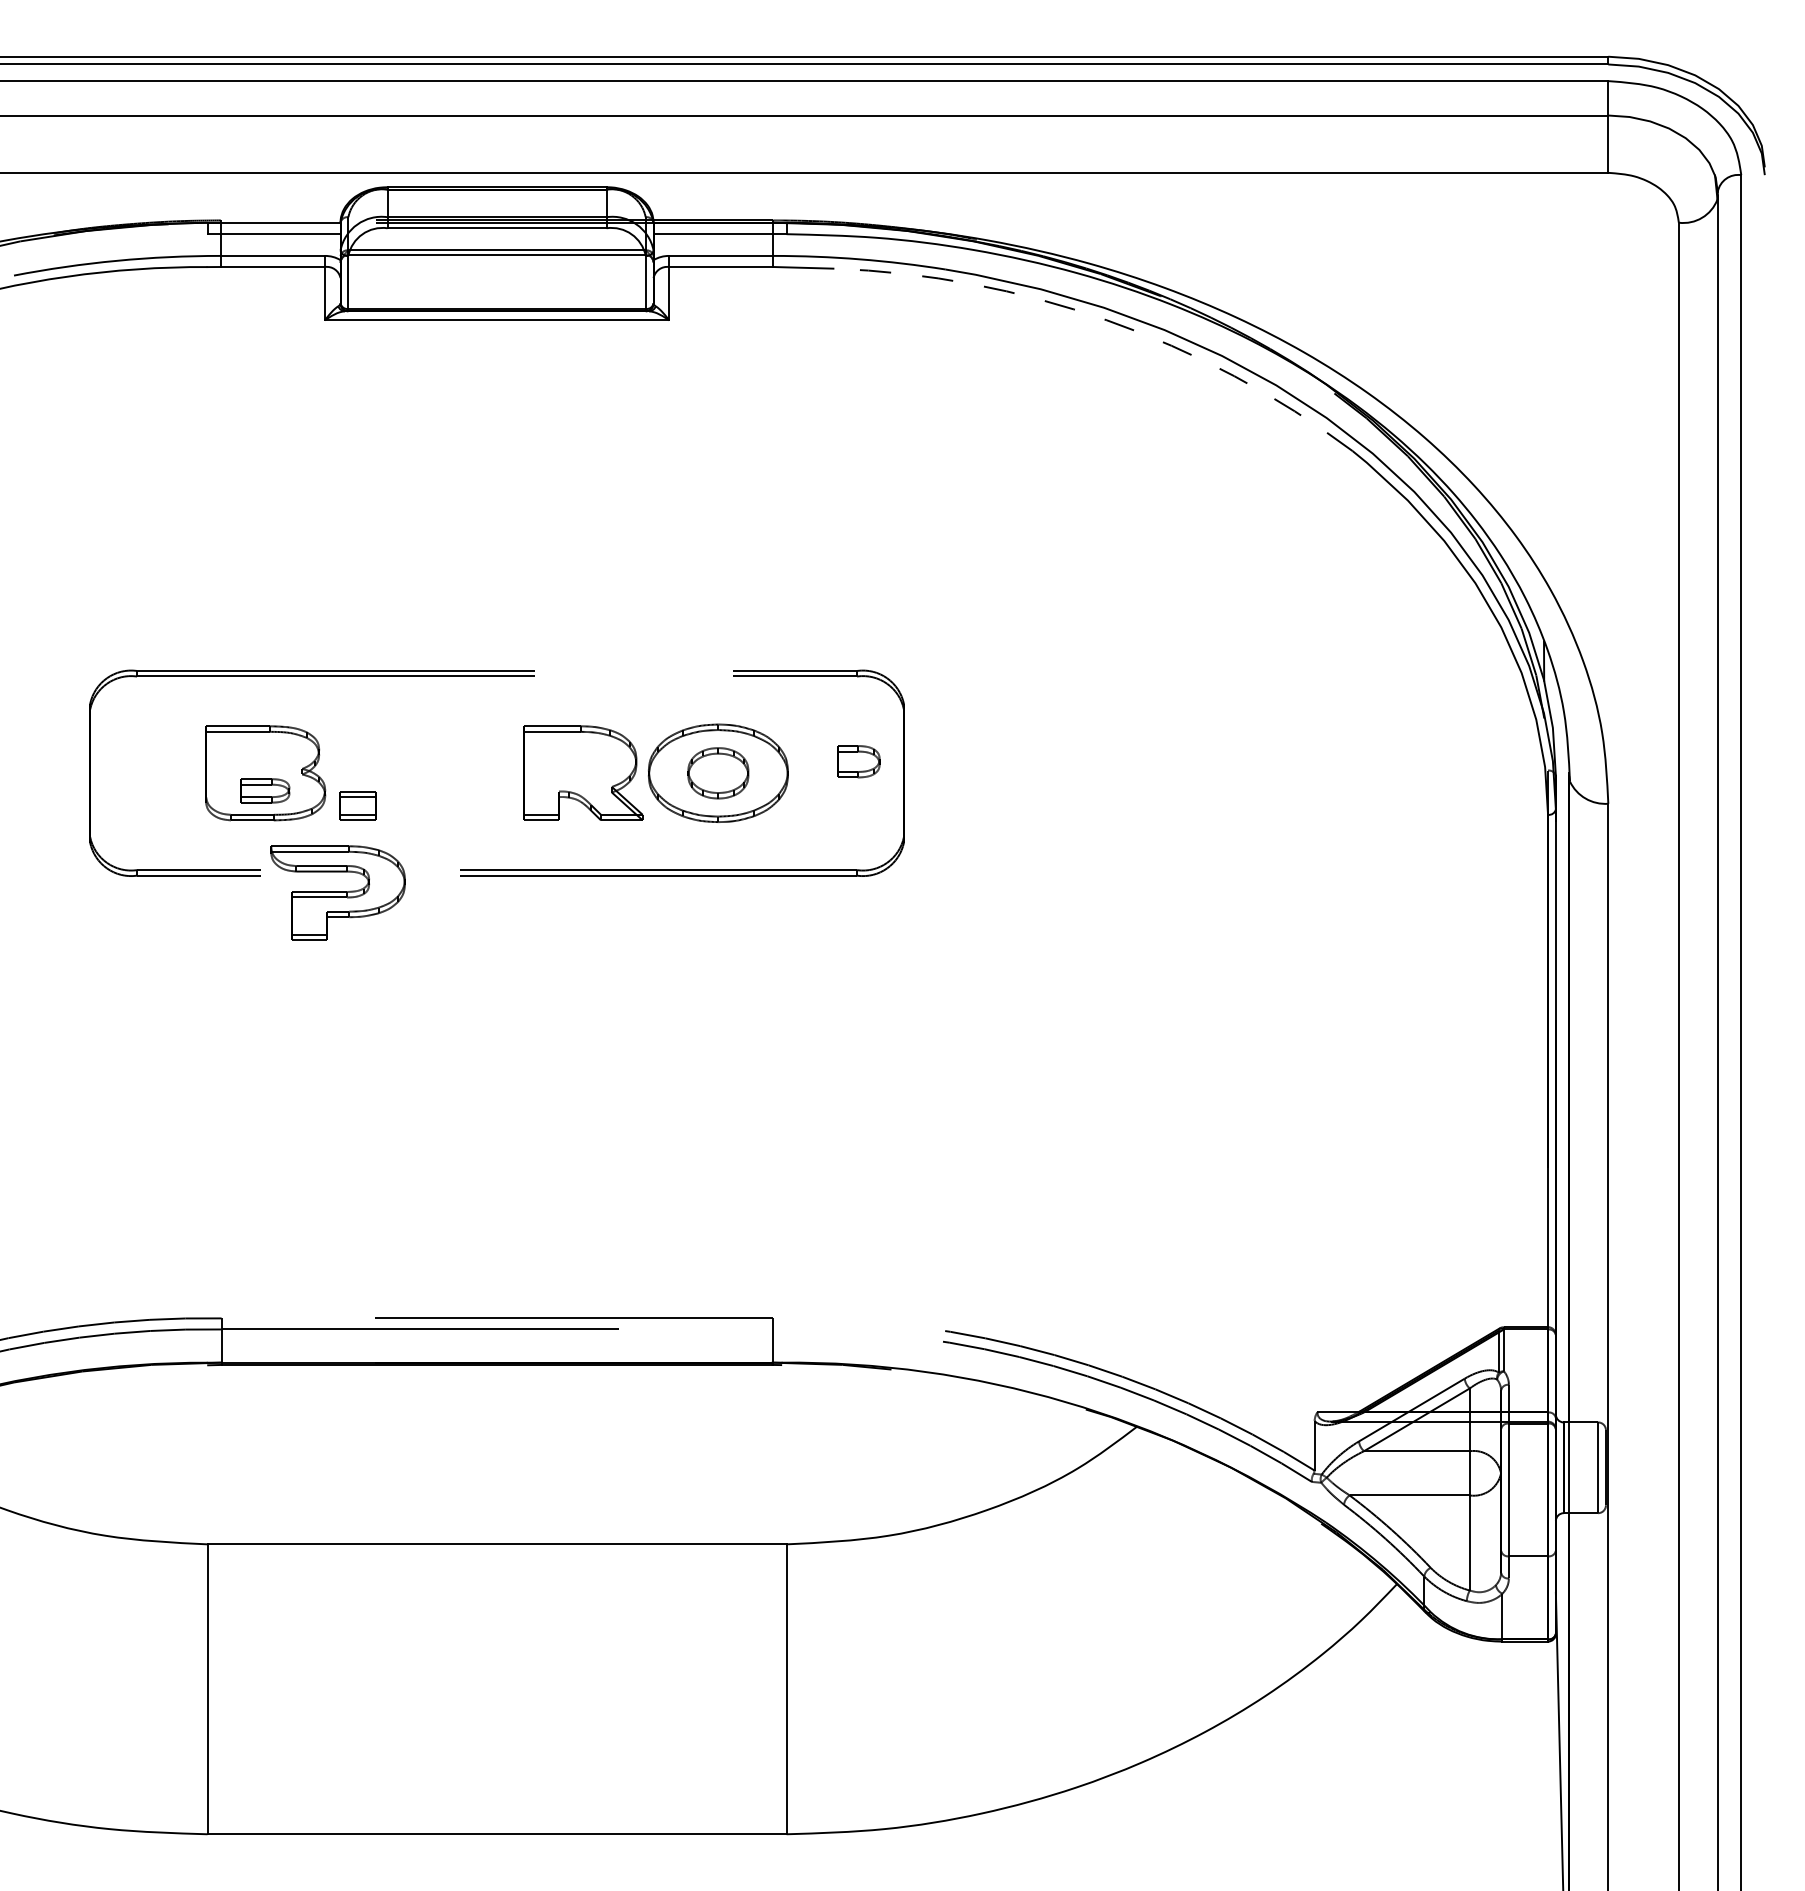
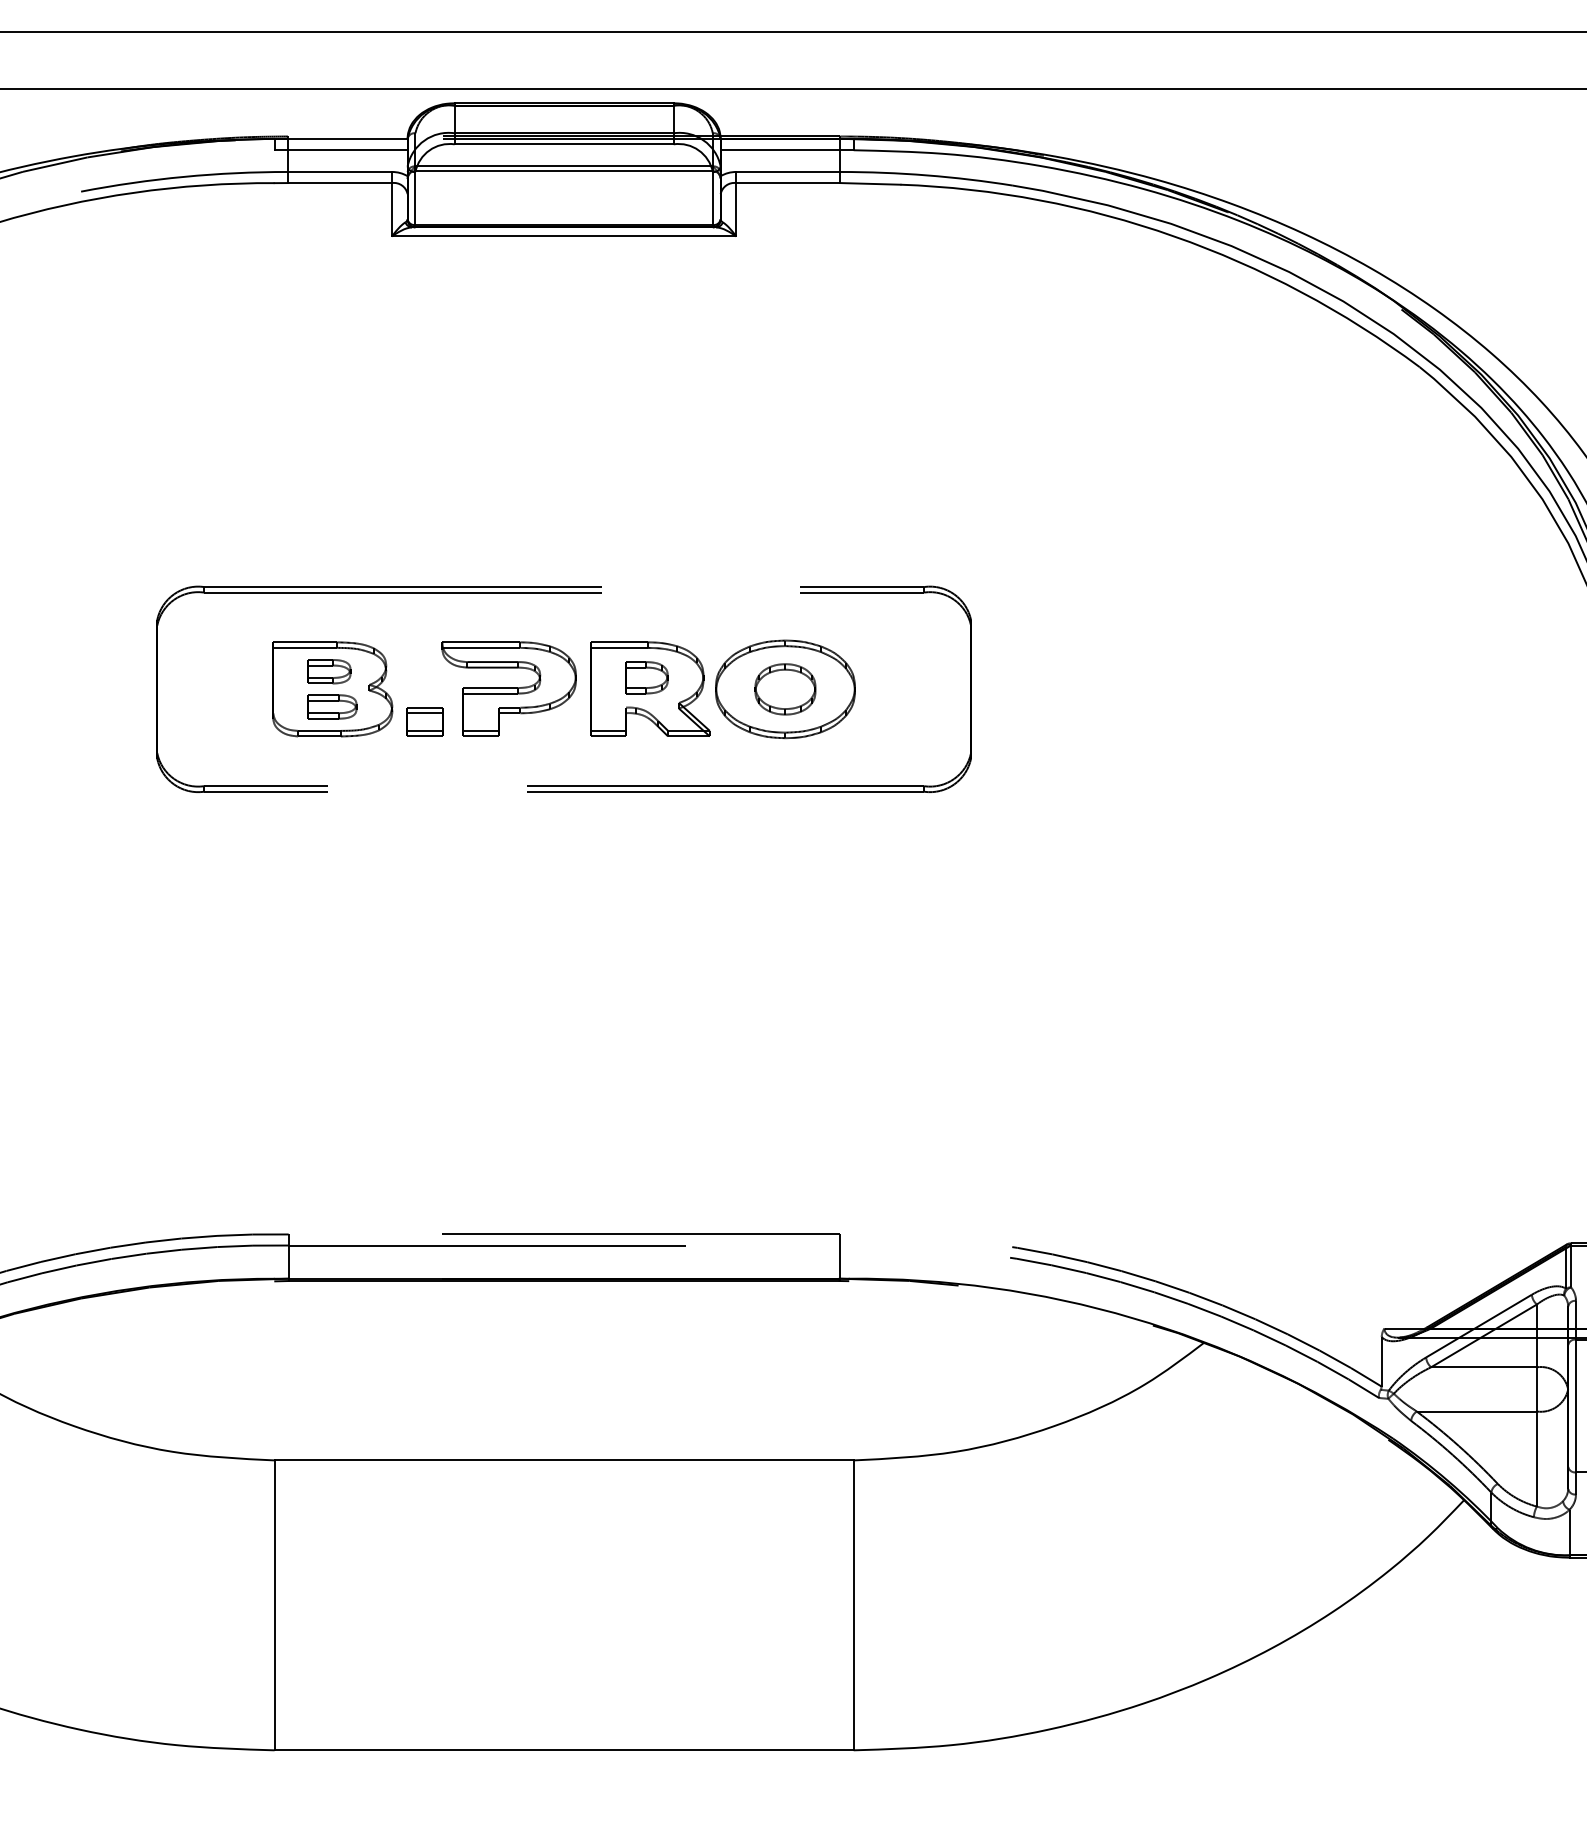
arc: (1106, 320) -> (1173, 236), dashed -> solid
part: (262, 755) -> (329, 671), added
part: (858, 761) -> (646, 677), moved
part: (337, 892) -> (508, 688), moved

